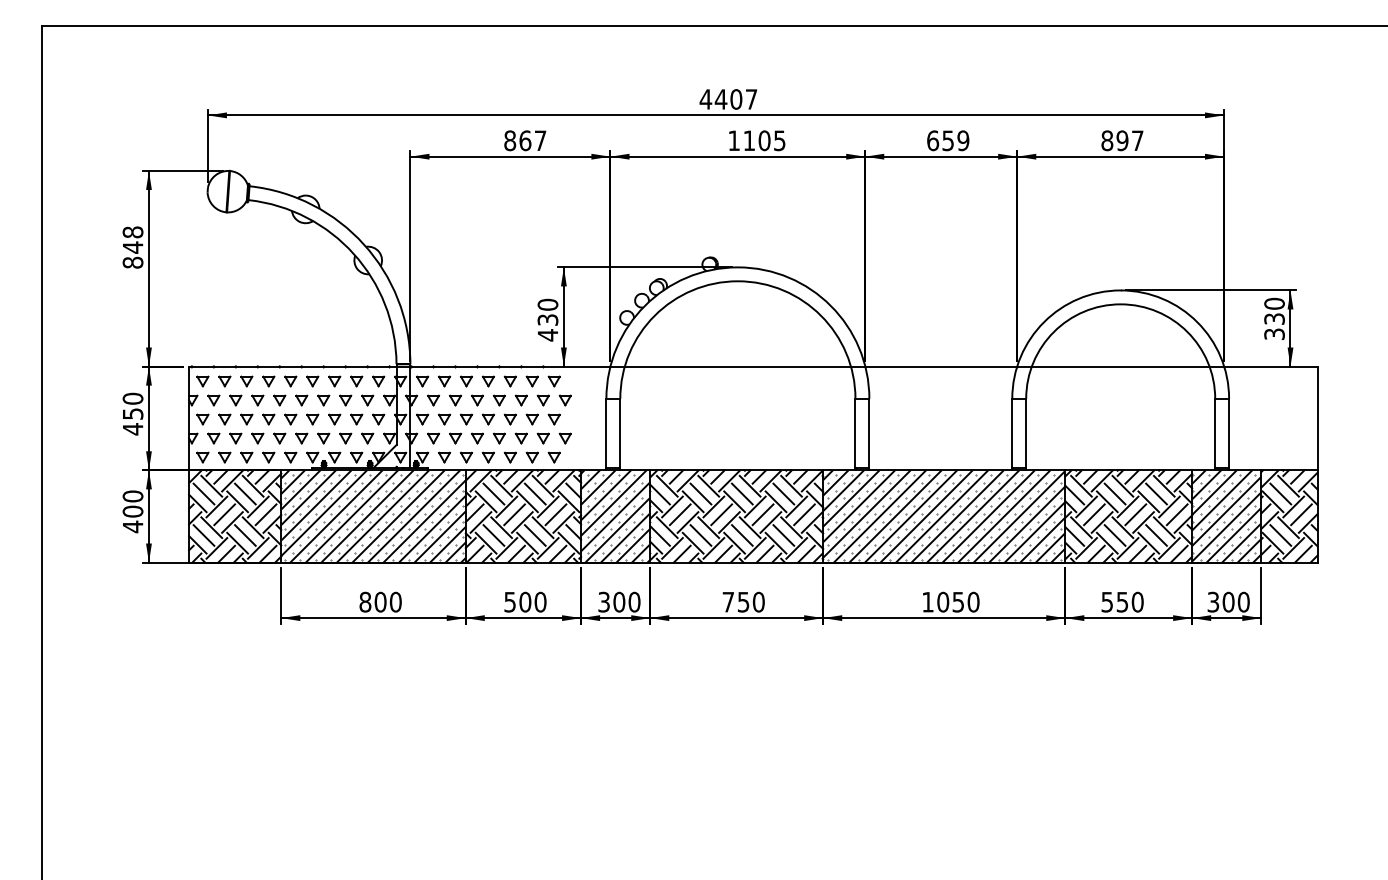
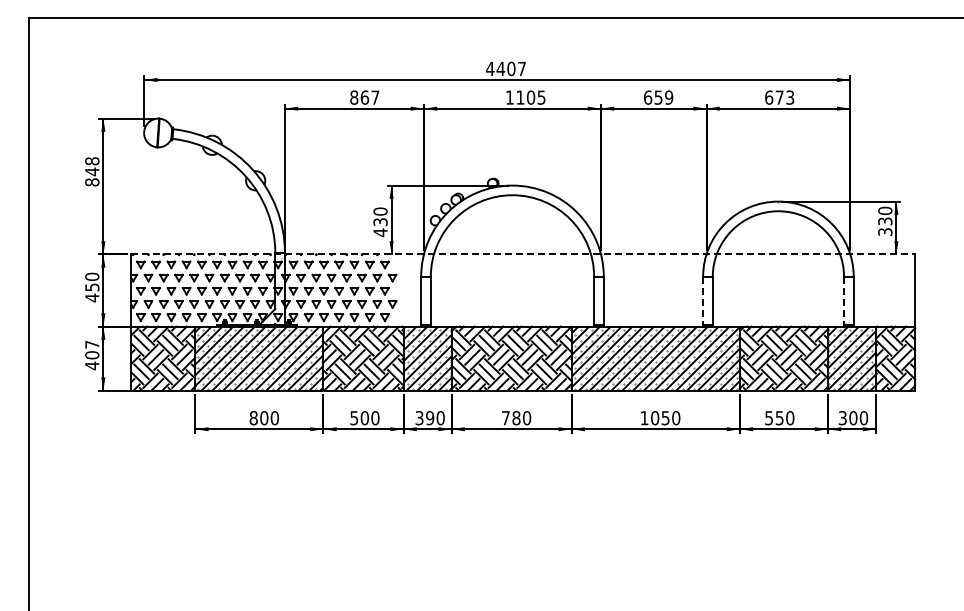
text: (1122, 140) -> (779, 97), 897 -> 673
line: (753, 366) -> (523, 254), solid -> dashed
line: (1012, 434) -> (703, 301), solid -> dashed
line: (1215, 434) -> (844, 301), solid -> dashed
text: (133, 496) -> (92, 344), 400 -> 407
text: (619, 602) -> (430, 418), 300 -> 390
text: (743, 602) -> (516, 418), 750 -> 780

